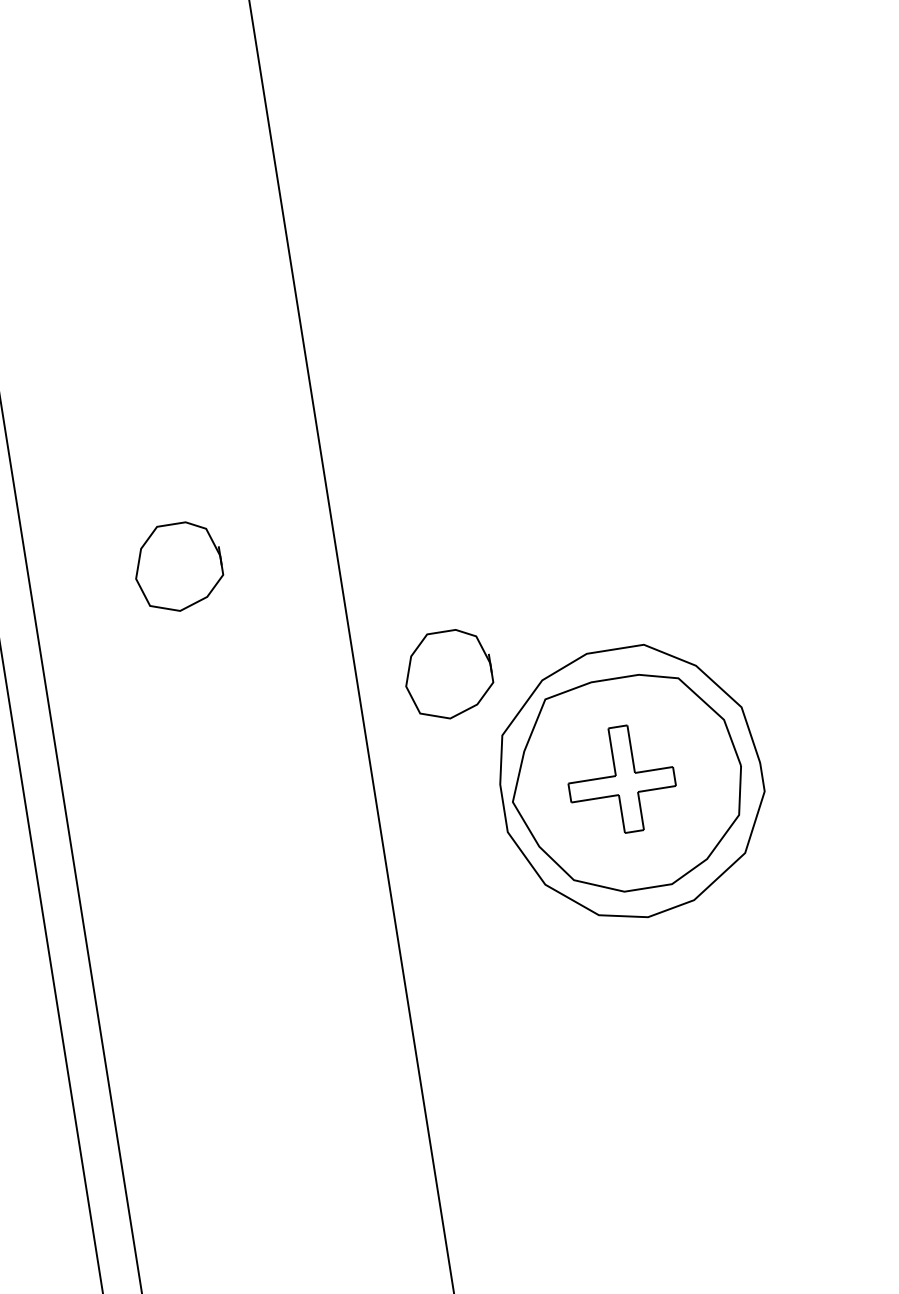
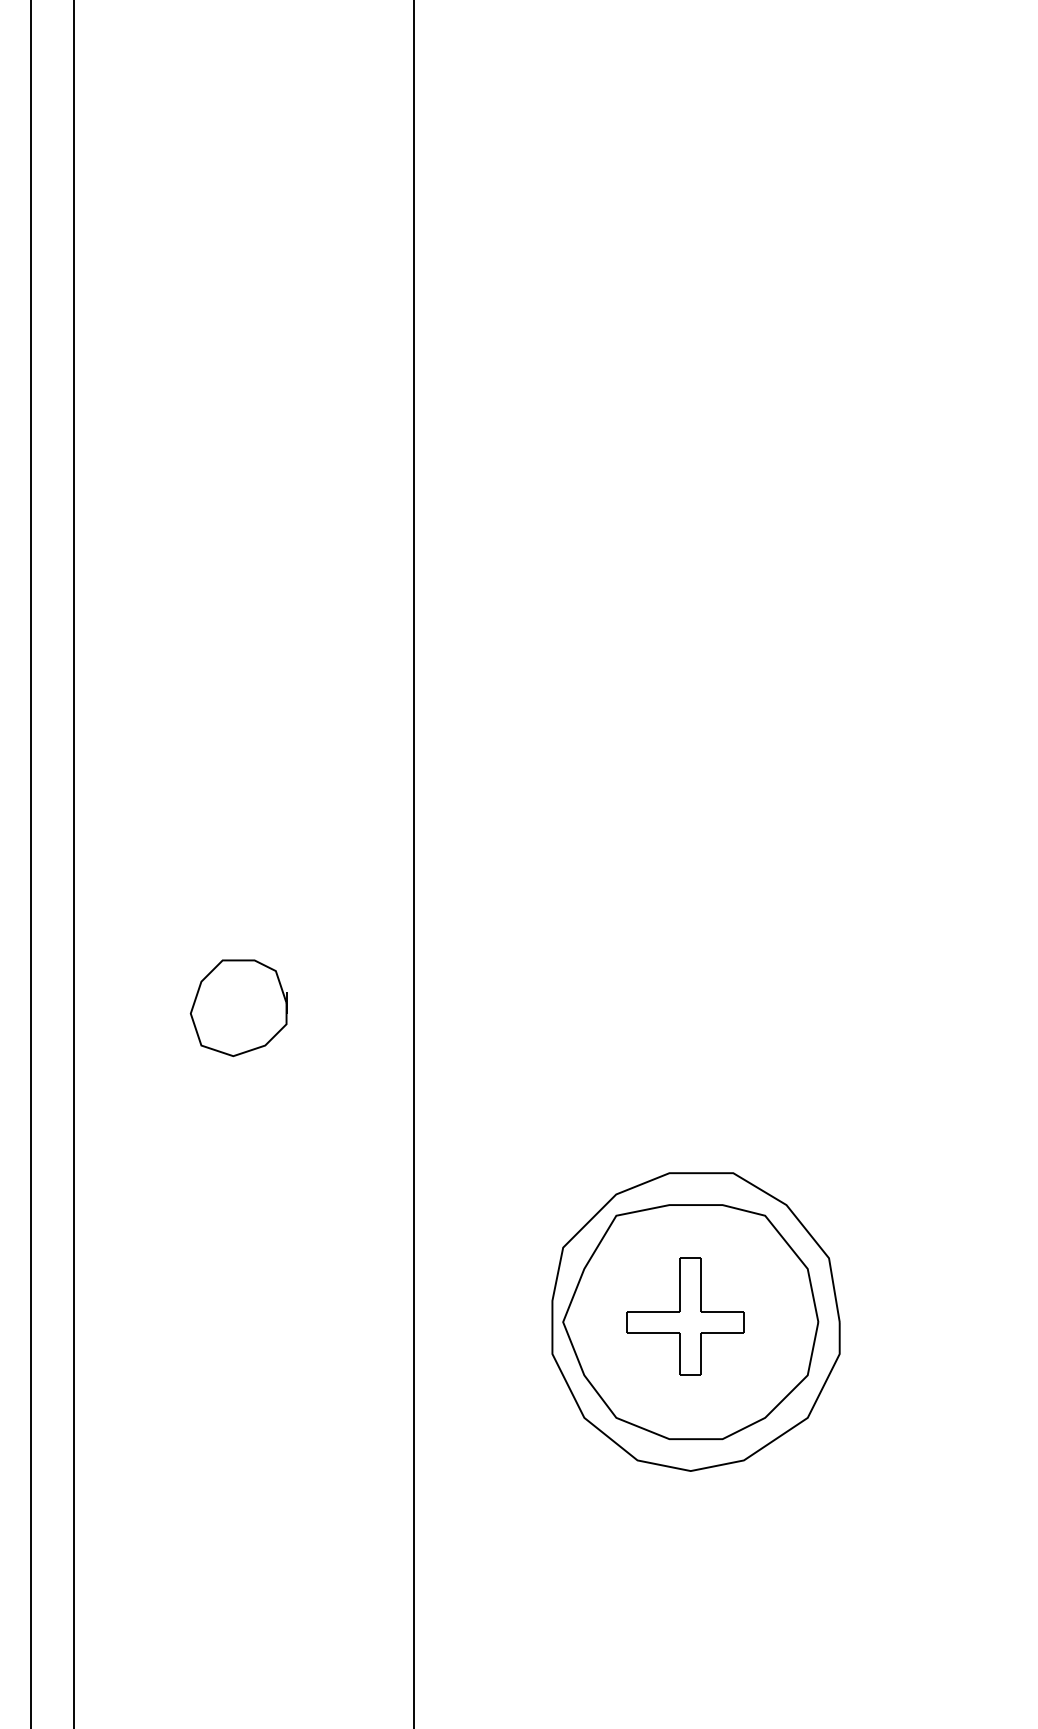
part: (447, 674) -> (514, 1171), removed

